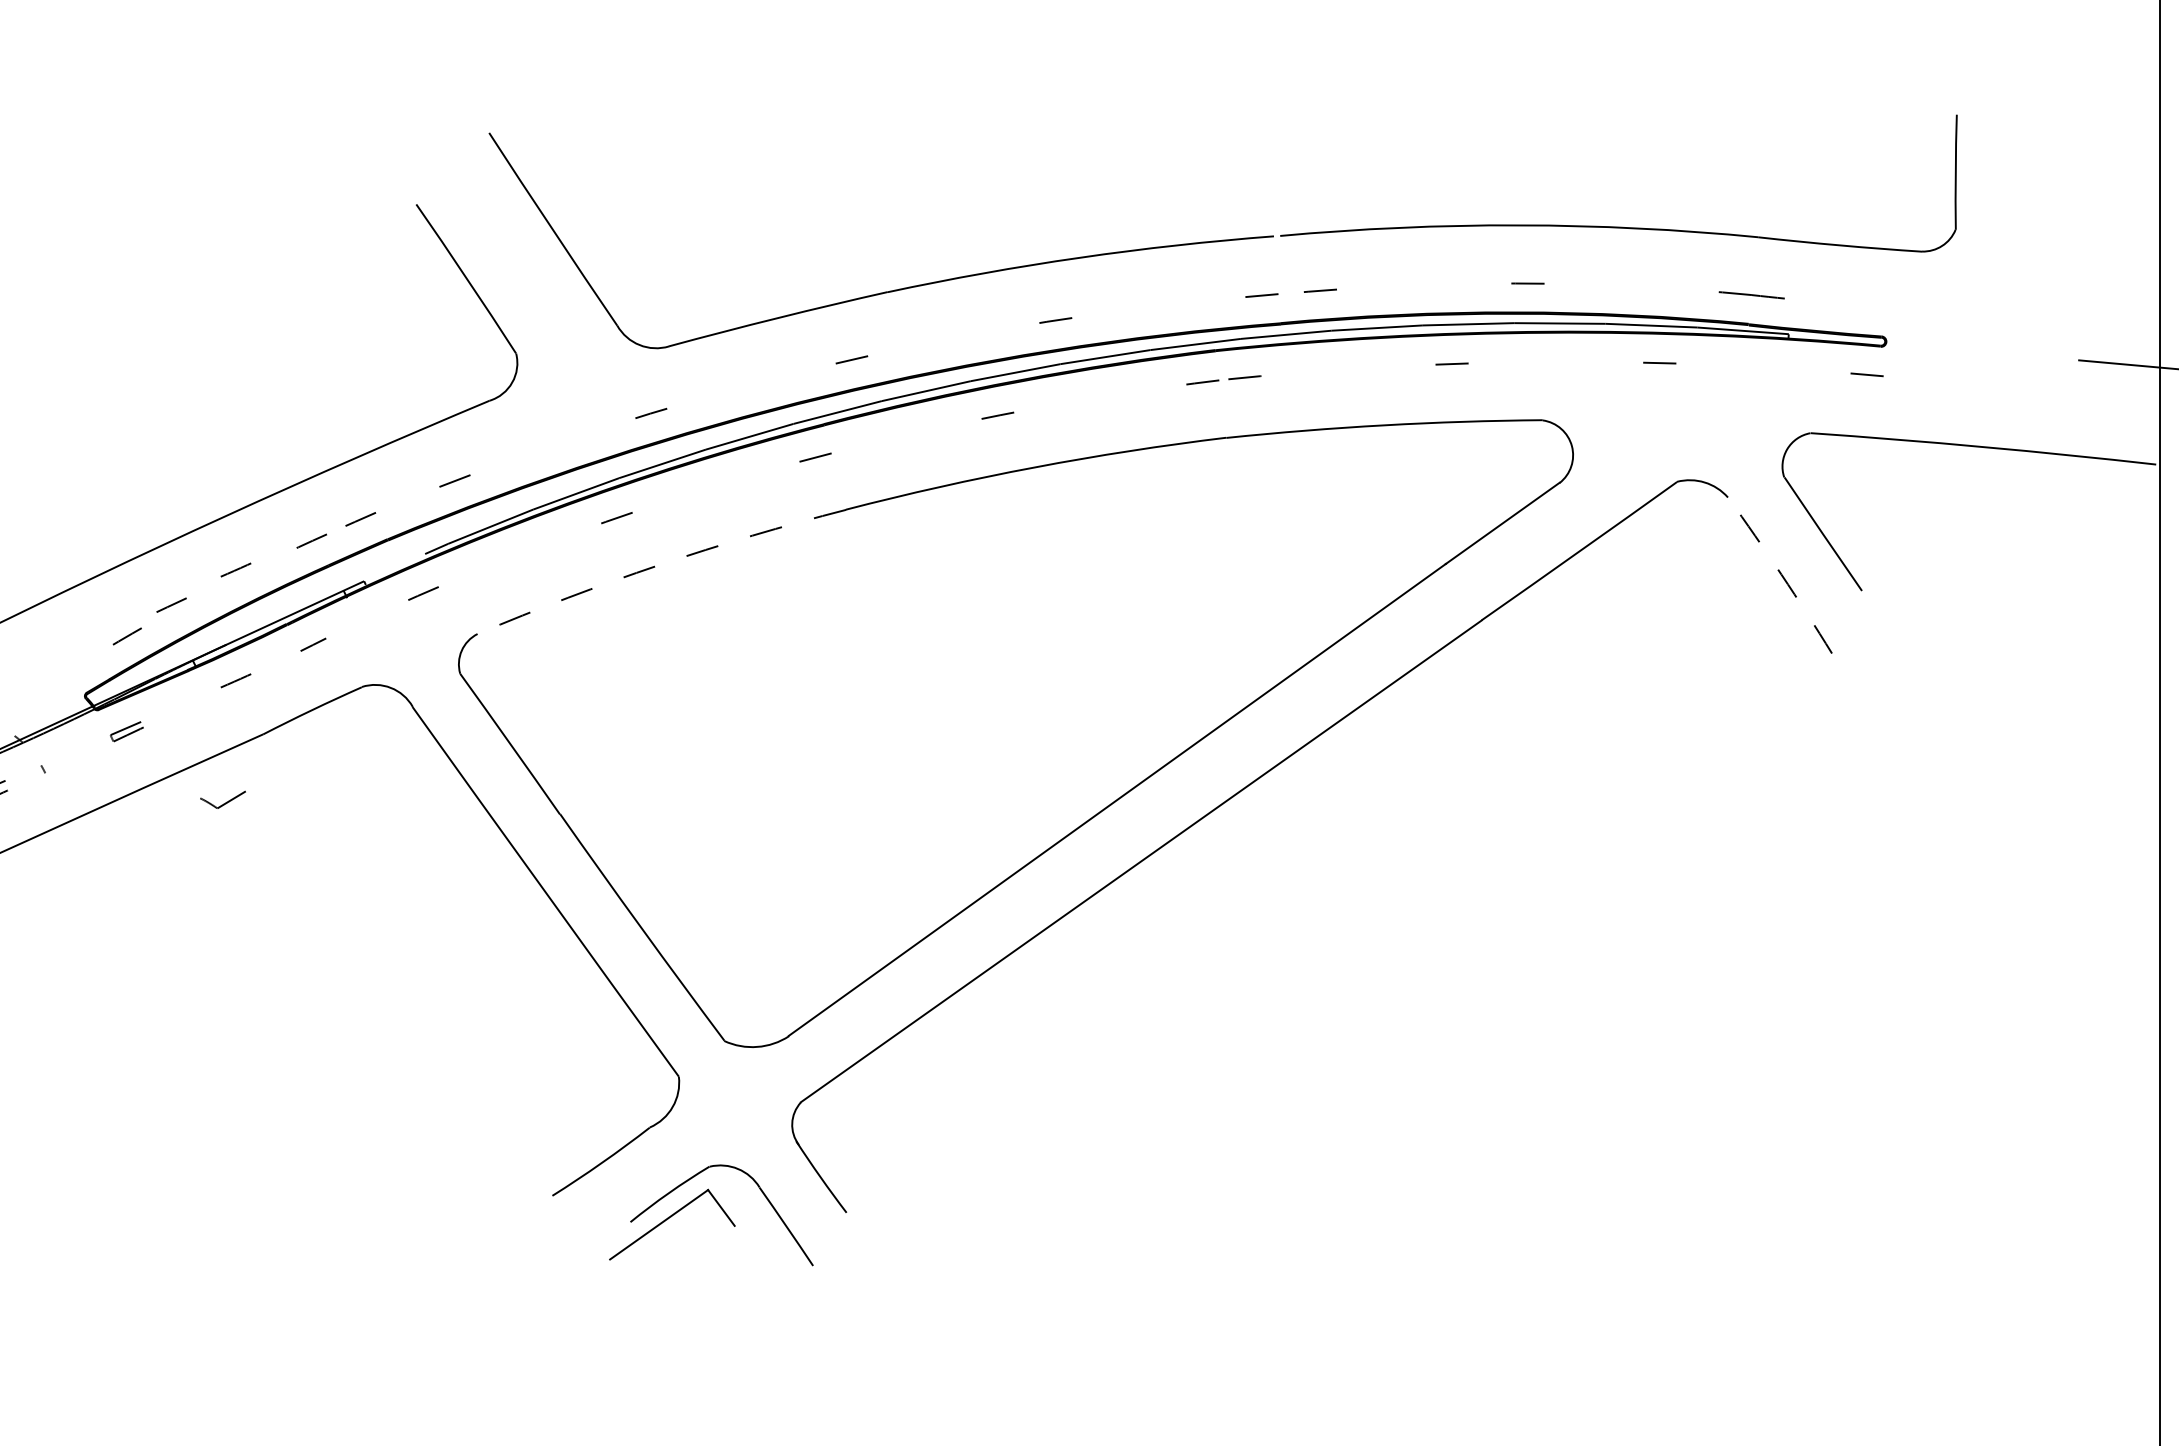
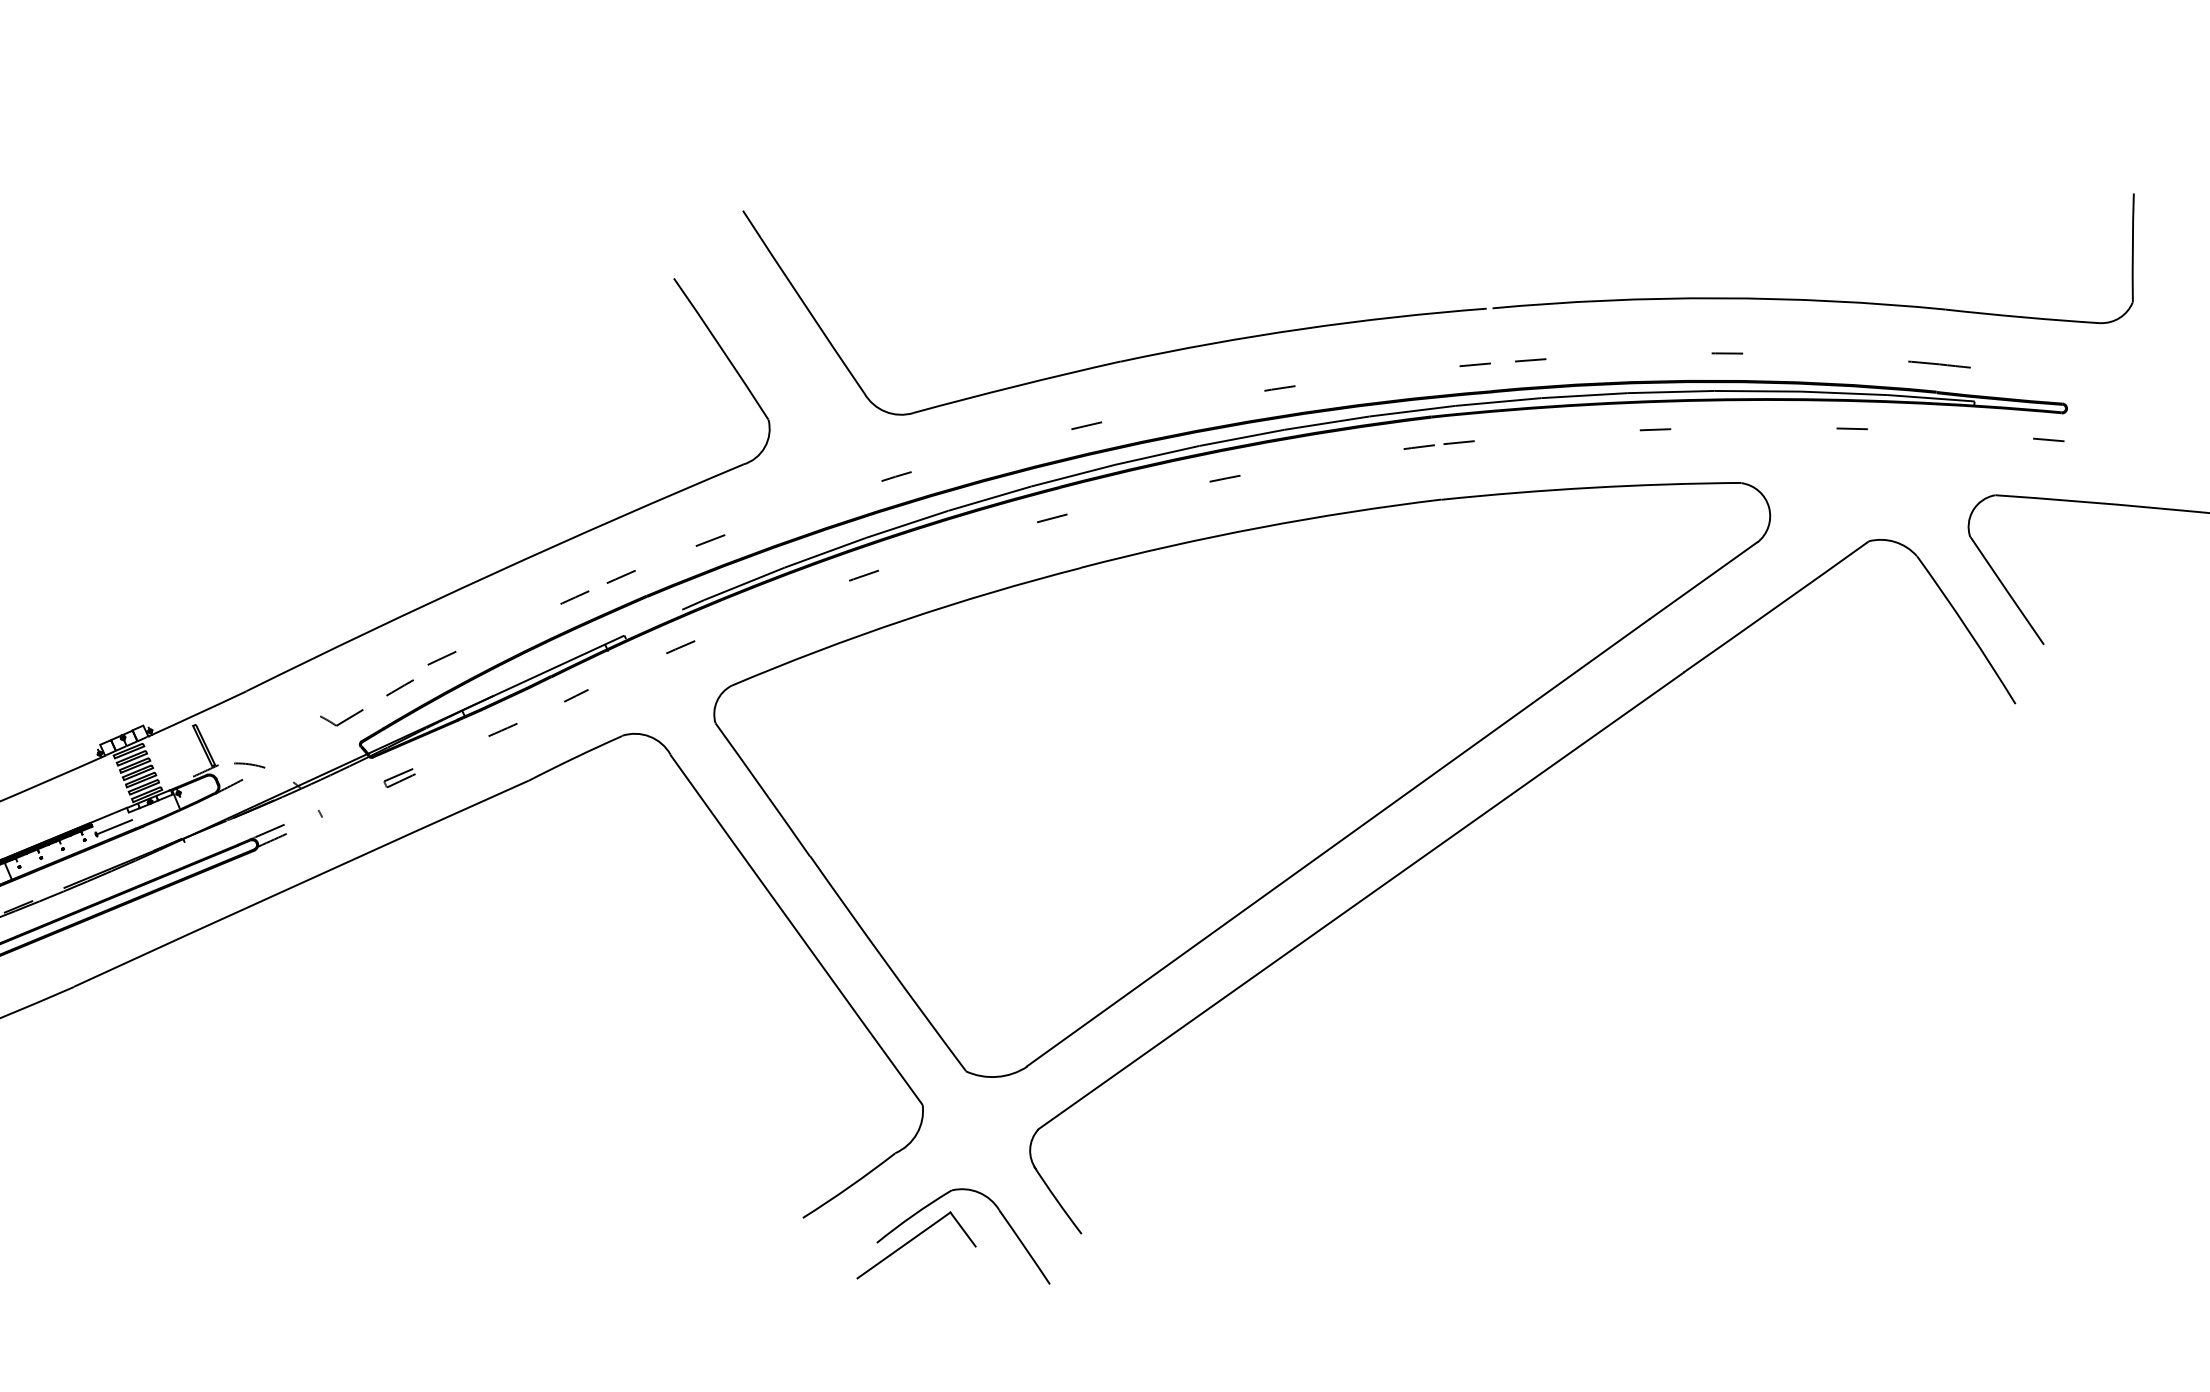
arc: (659, 565) -> (904, 620), dashed -> solid
line: (235, 569) -> (502, 624), removed
arc: (1781, 574) -> (1967, 629), dashed -> solid
part: (222, 799) -> (341, 717), moved

